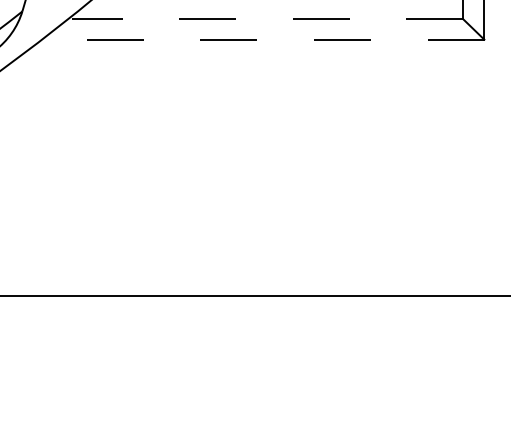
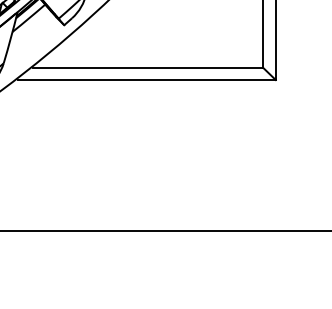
line: (266, 20) -> (147, 68), dashed -> solid
line: (264, 40) -> (146, 80), dashed -> solid

